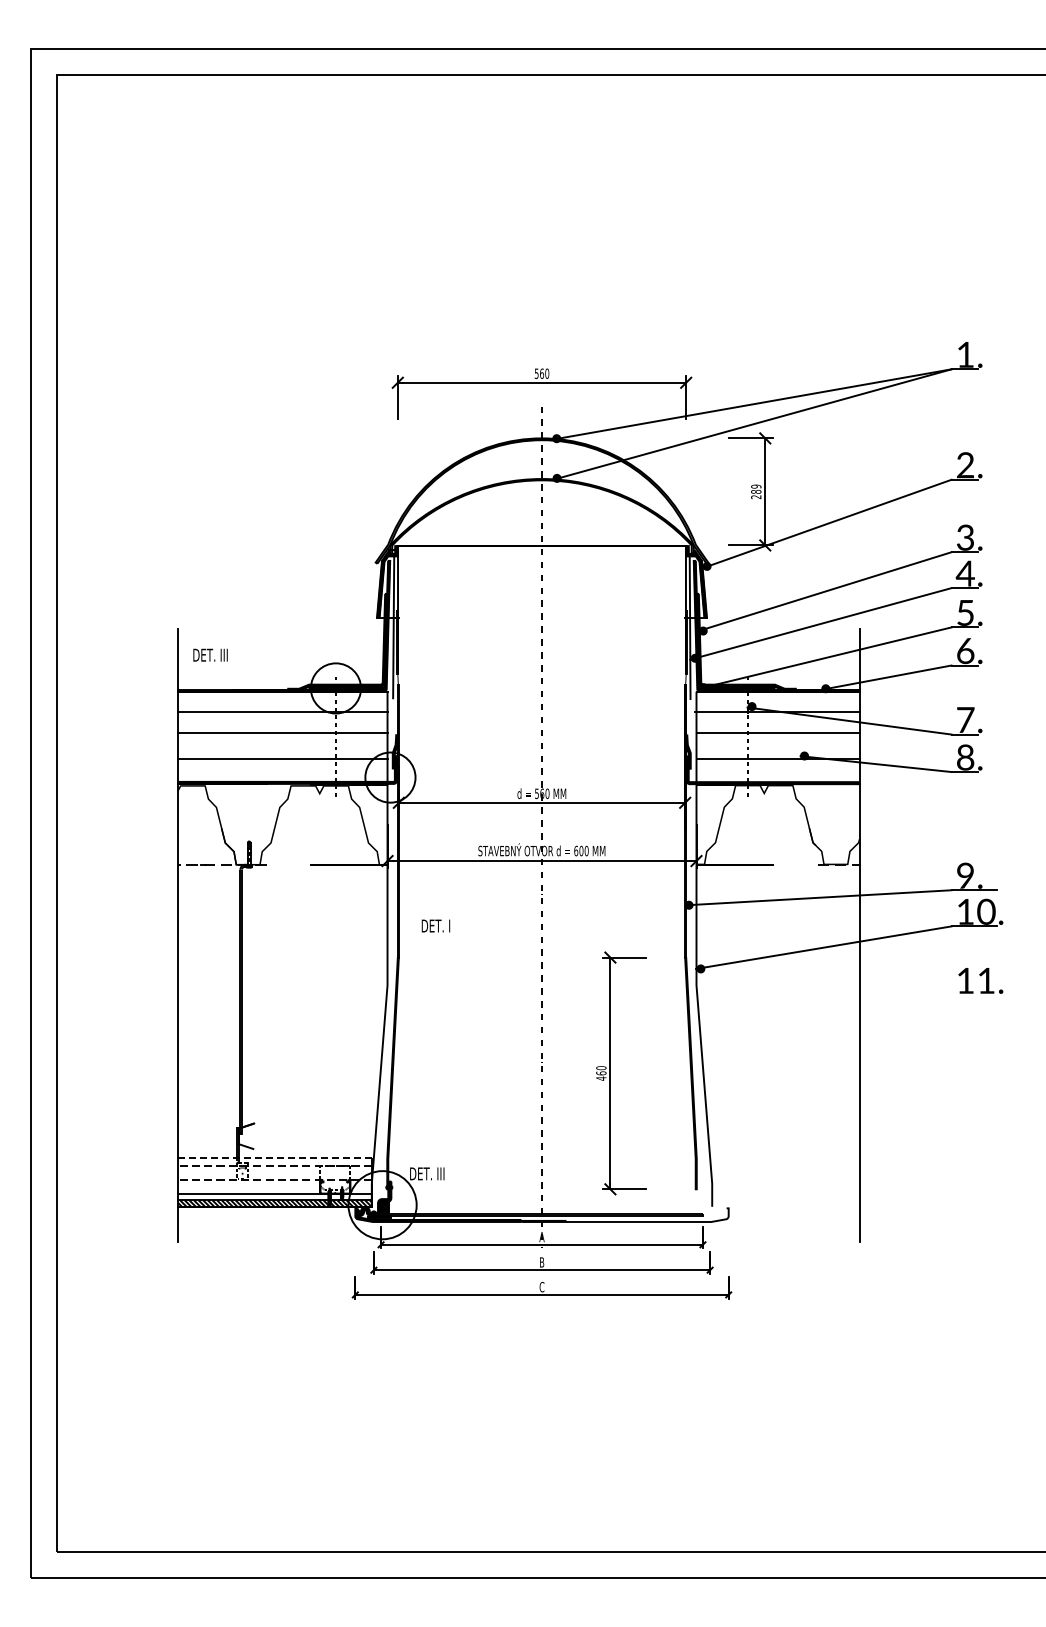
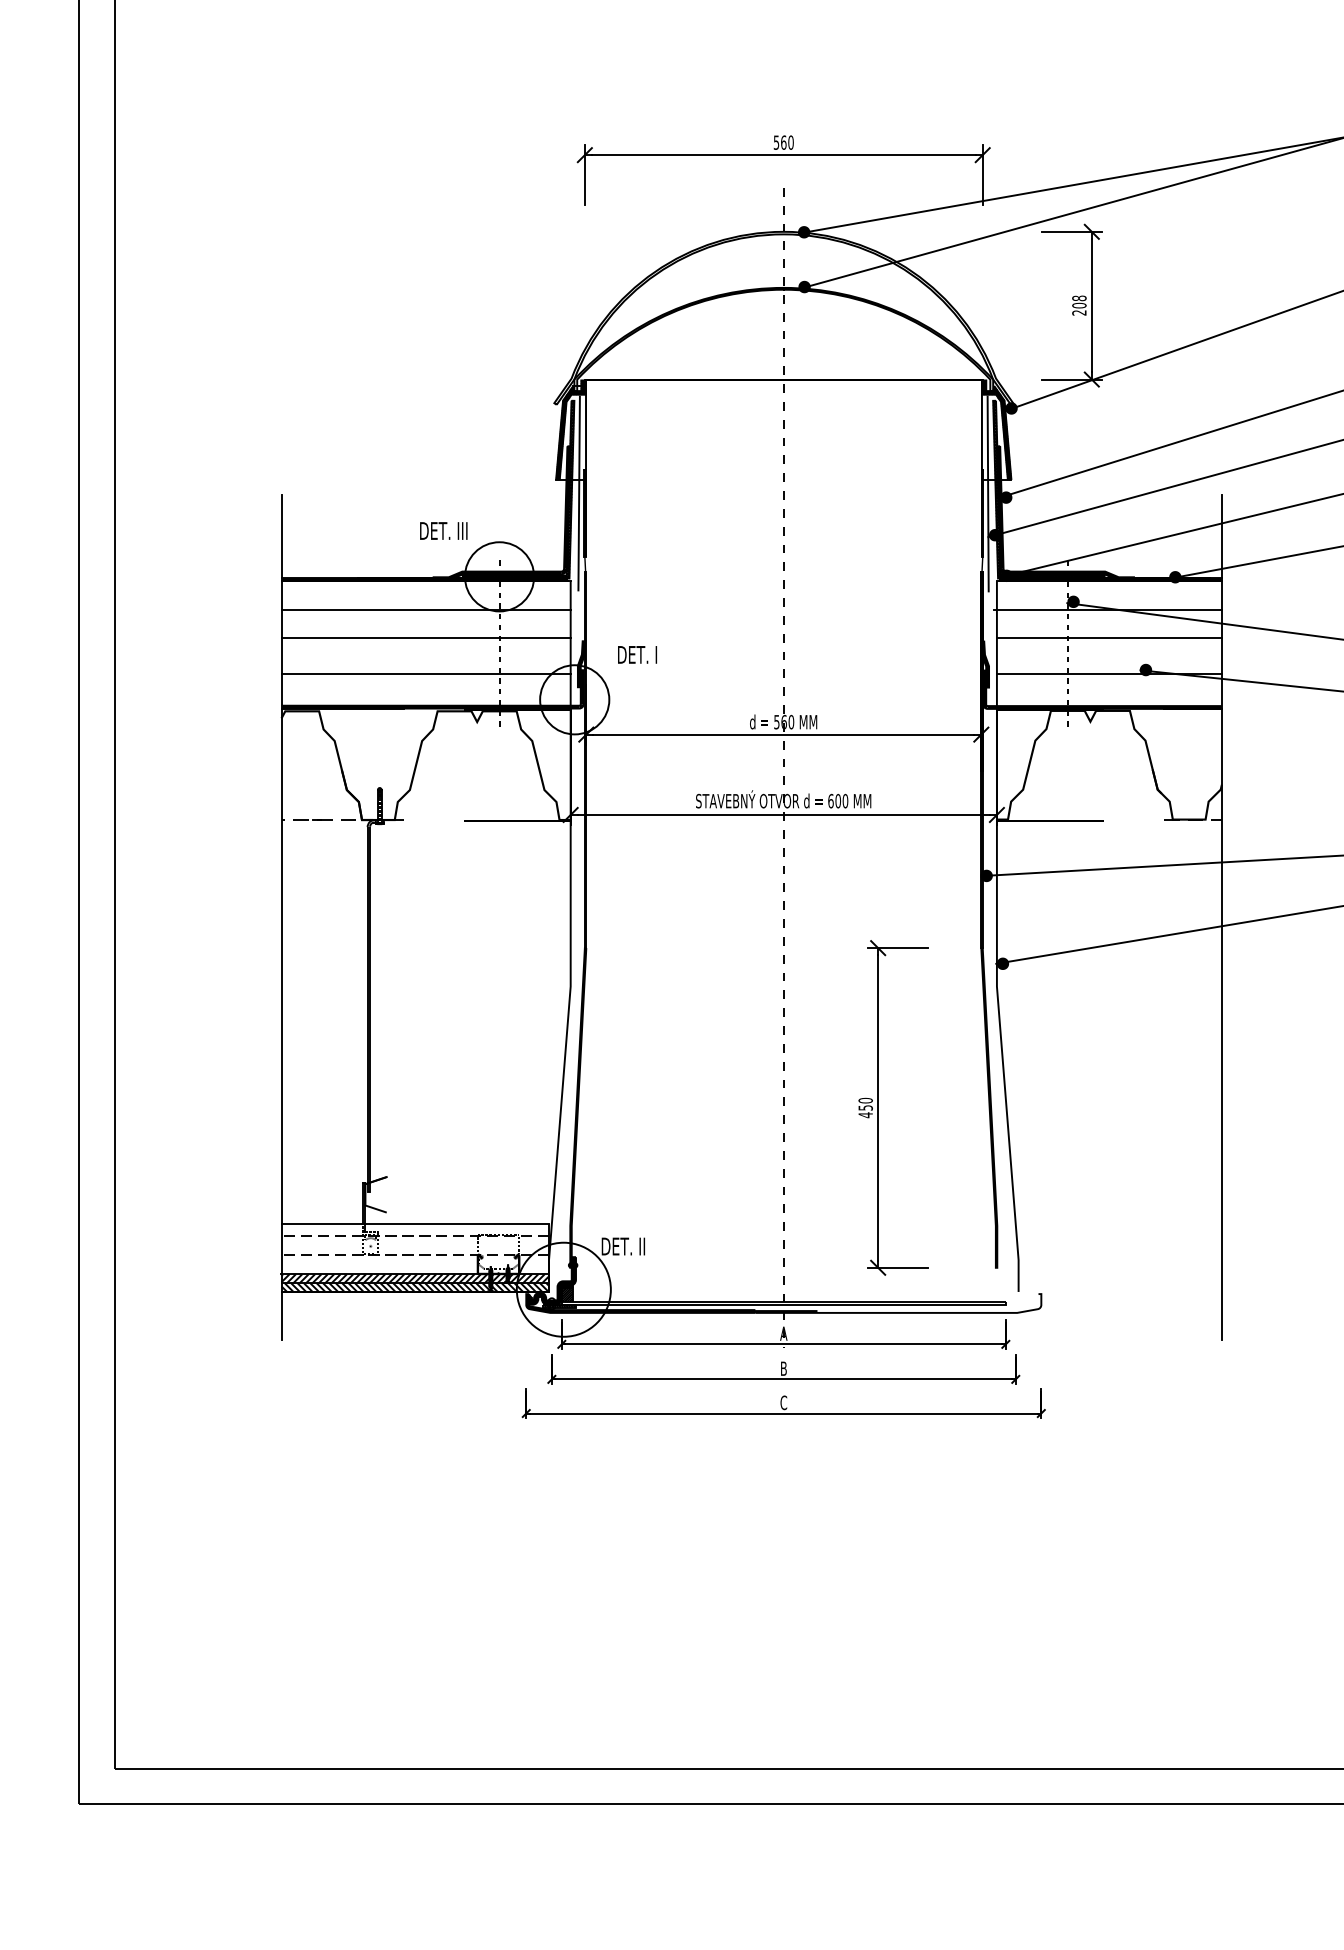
text: (756, 488) -> (1079, 300), 289 -> 208
text: (210, 654) -> (443, 529), moved
text: (435, 925) -> (636, 654), moved
text: (601, 1073) -> (865, 1108), 460 -> 450
line: (274, 1157) -> (414, 1223), dashed -> solid
text: (443, 1173) -> (647, 1246), DET. III -> DET. II
hatch: (274, 1196) -> (414, 1277), added

